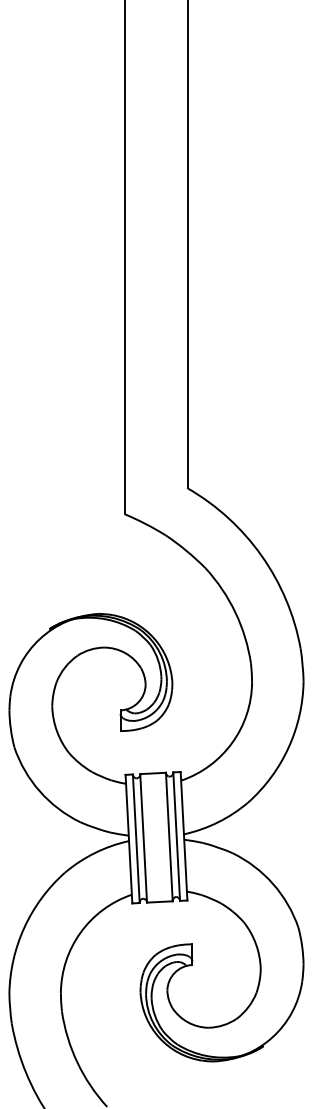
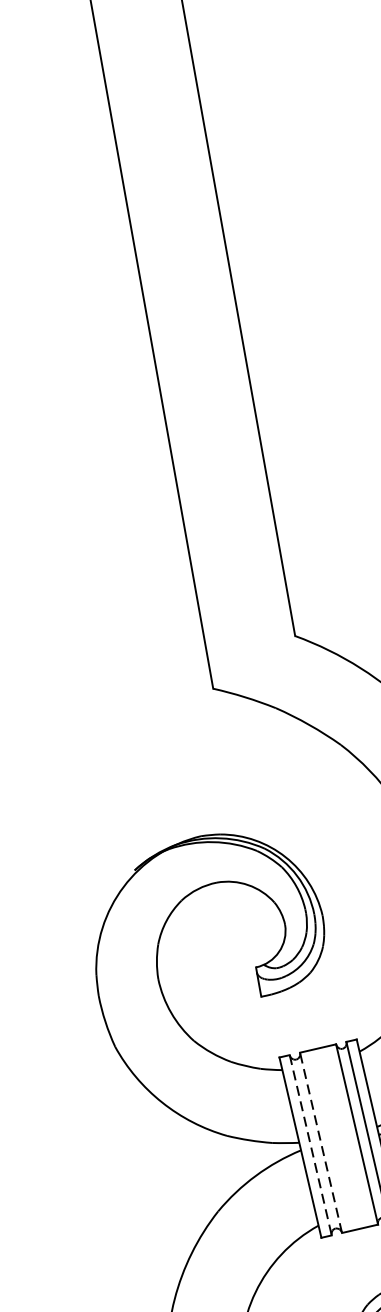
line: (143, 837) -> (320, 1141), solid -> dashed
line: (136, 839) -> (311, 1146), solid -> dashed

